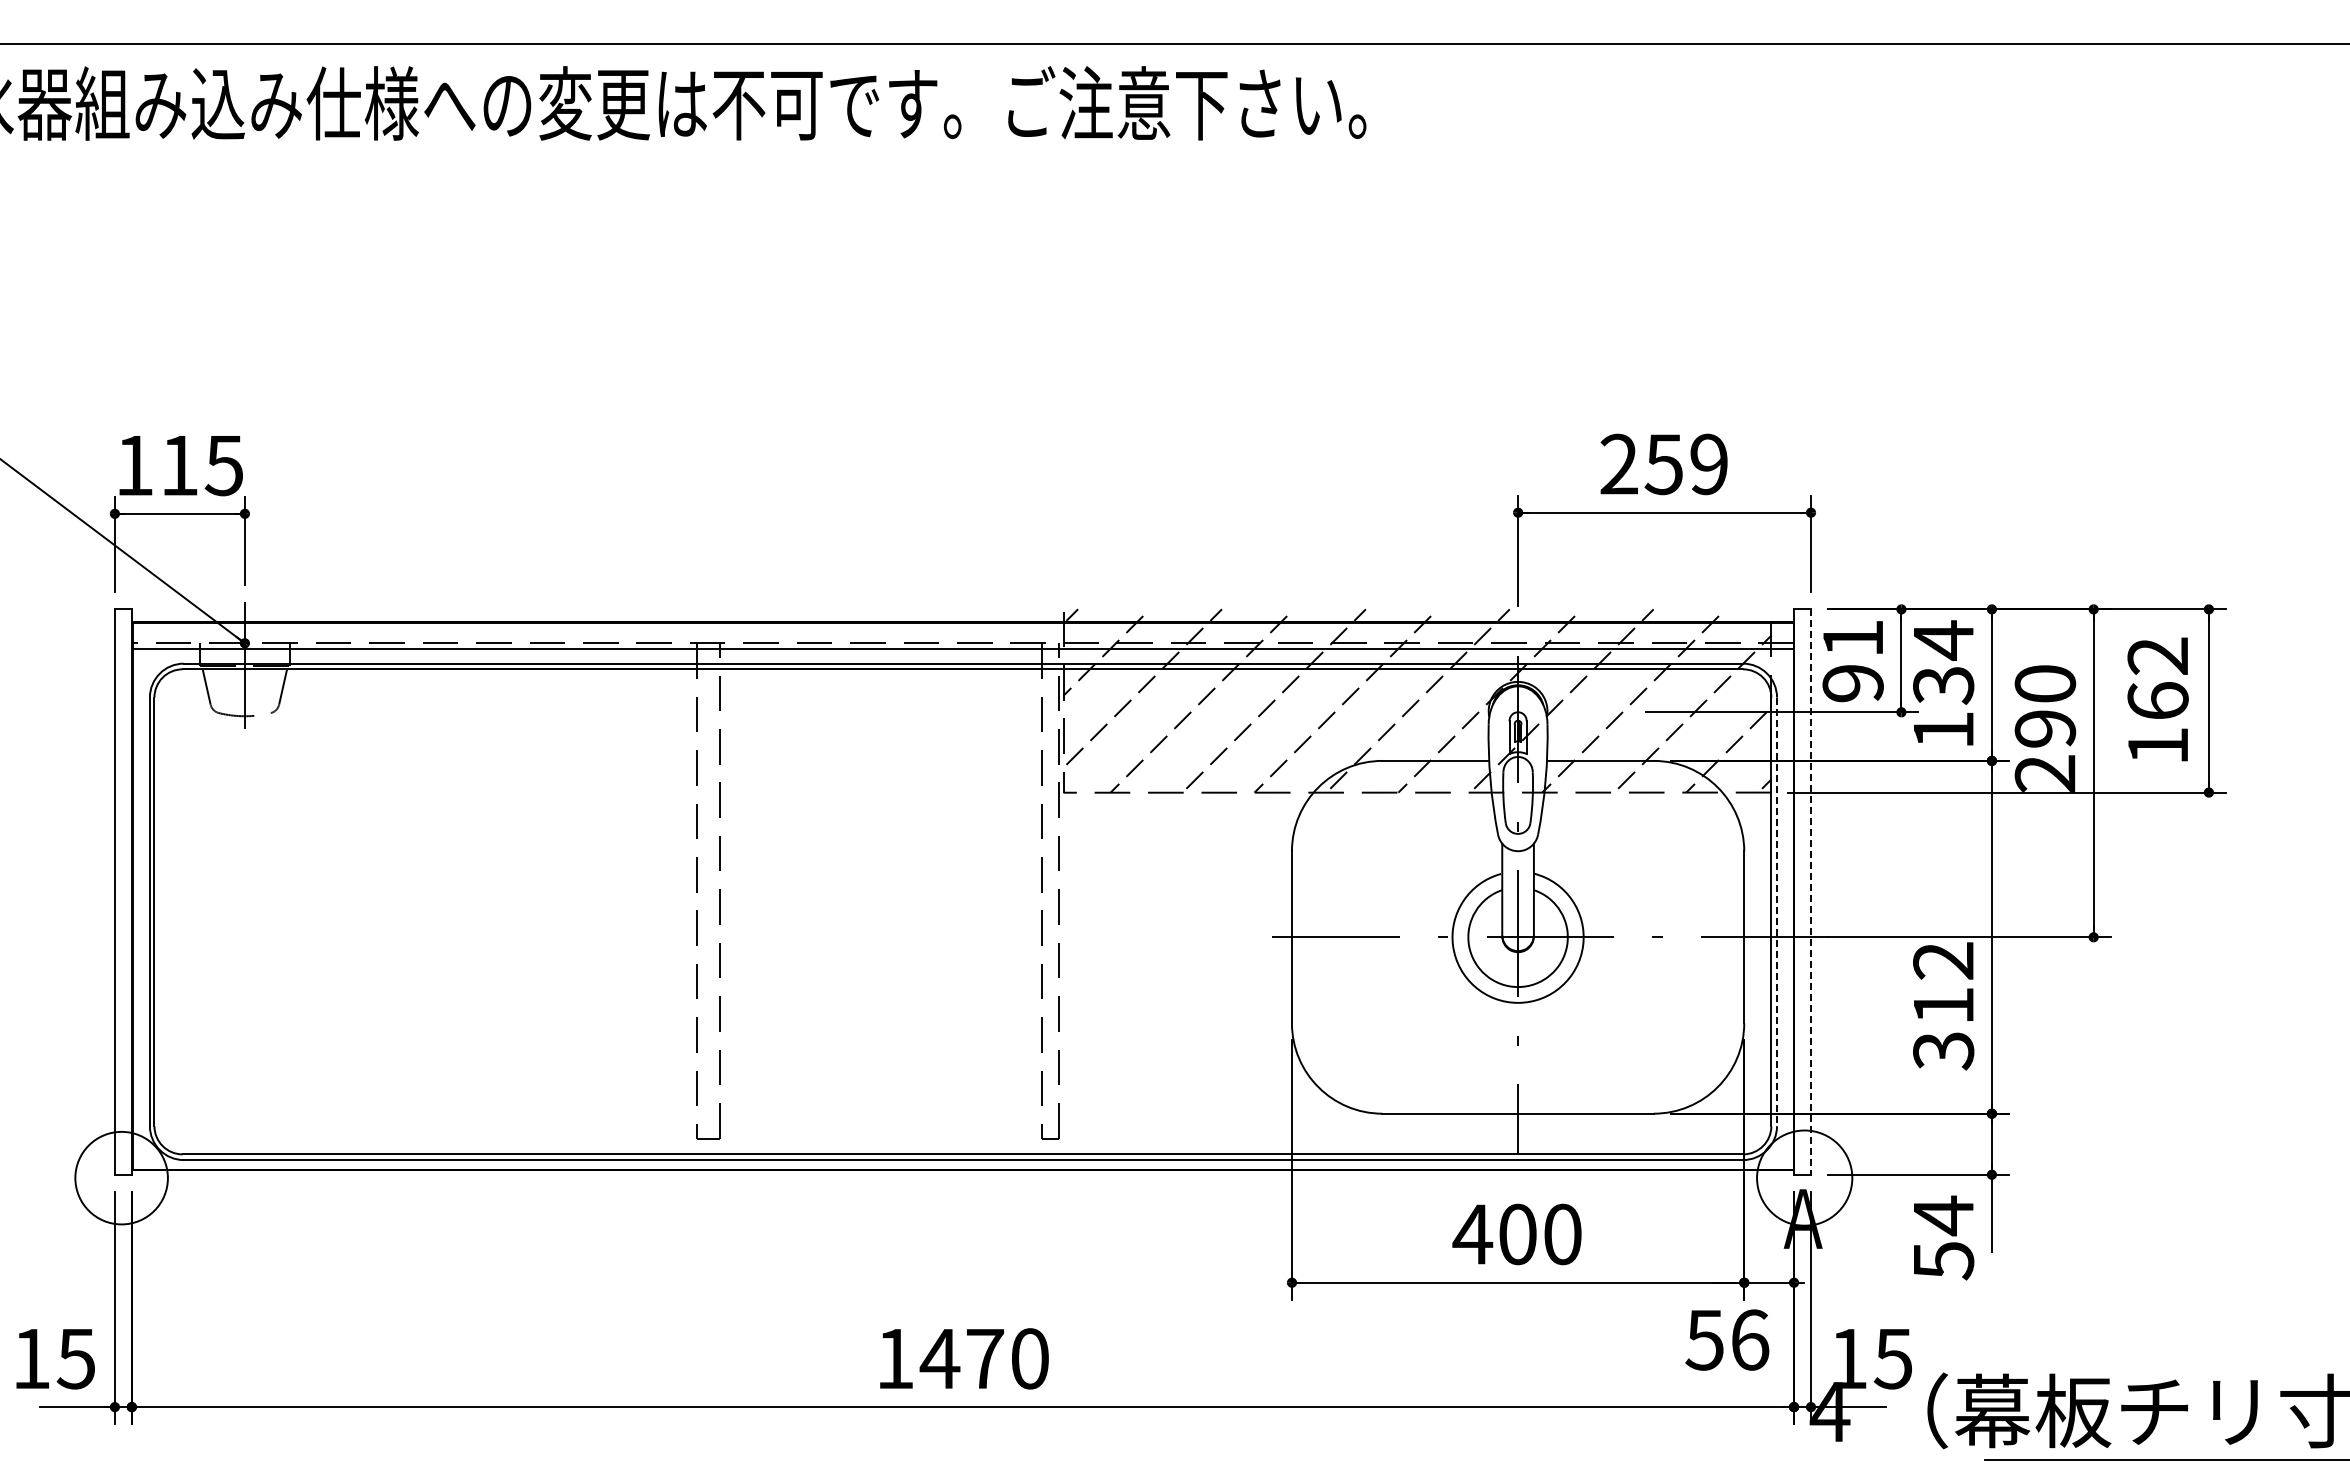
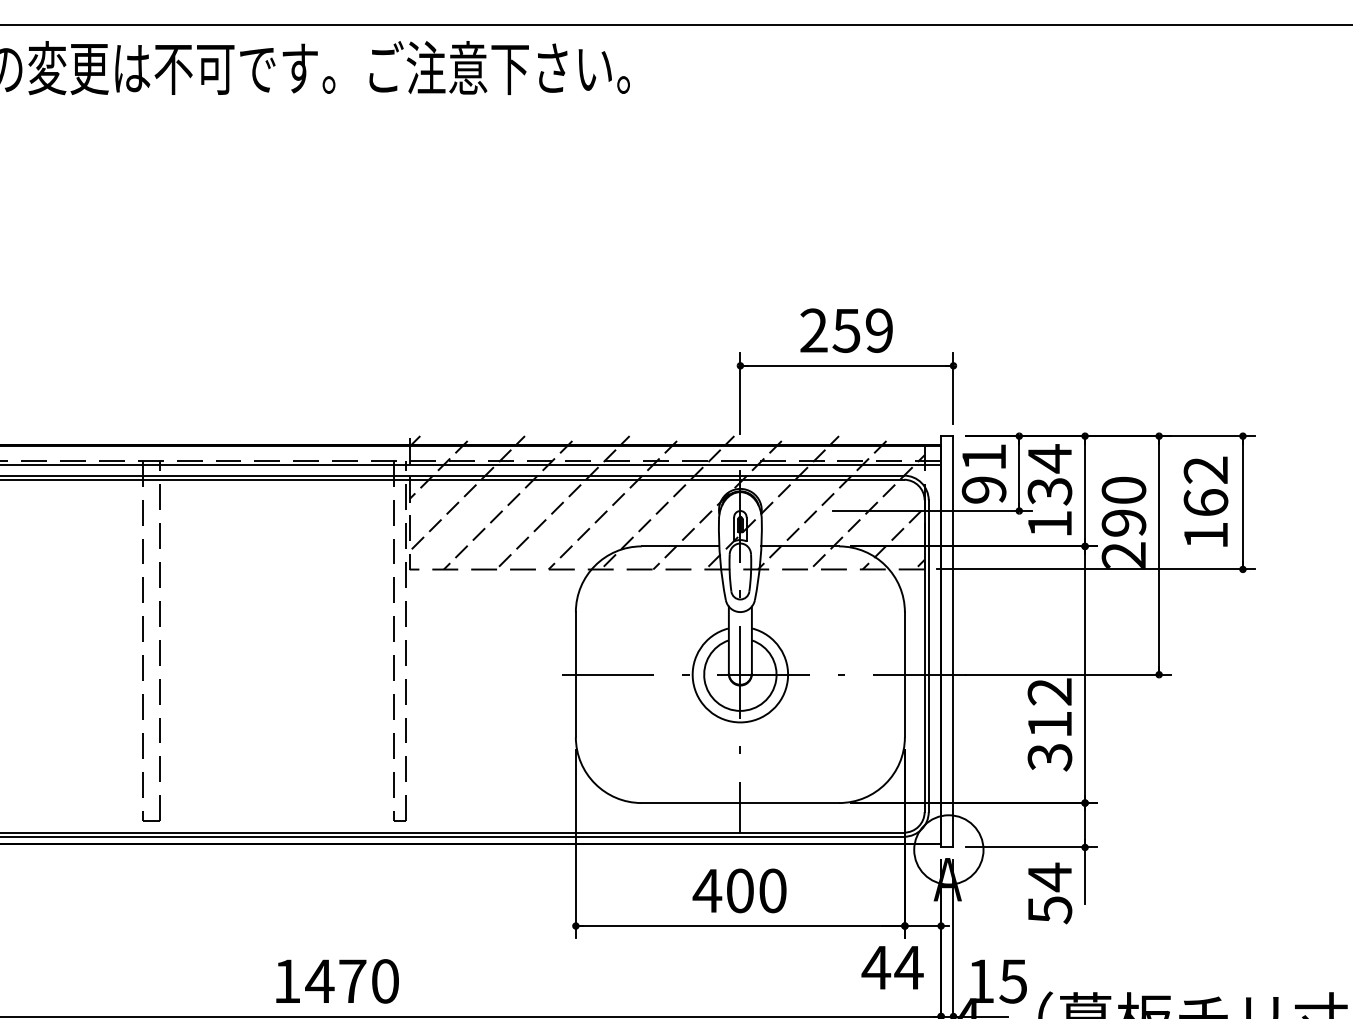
line: (1810, 892) -> (953, 642), dashed -> solid
line: (1777, 912) -> (929, 656), dashed -> solid
text: (1727, 1339) -> (892, 967), 56 -> 44

